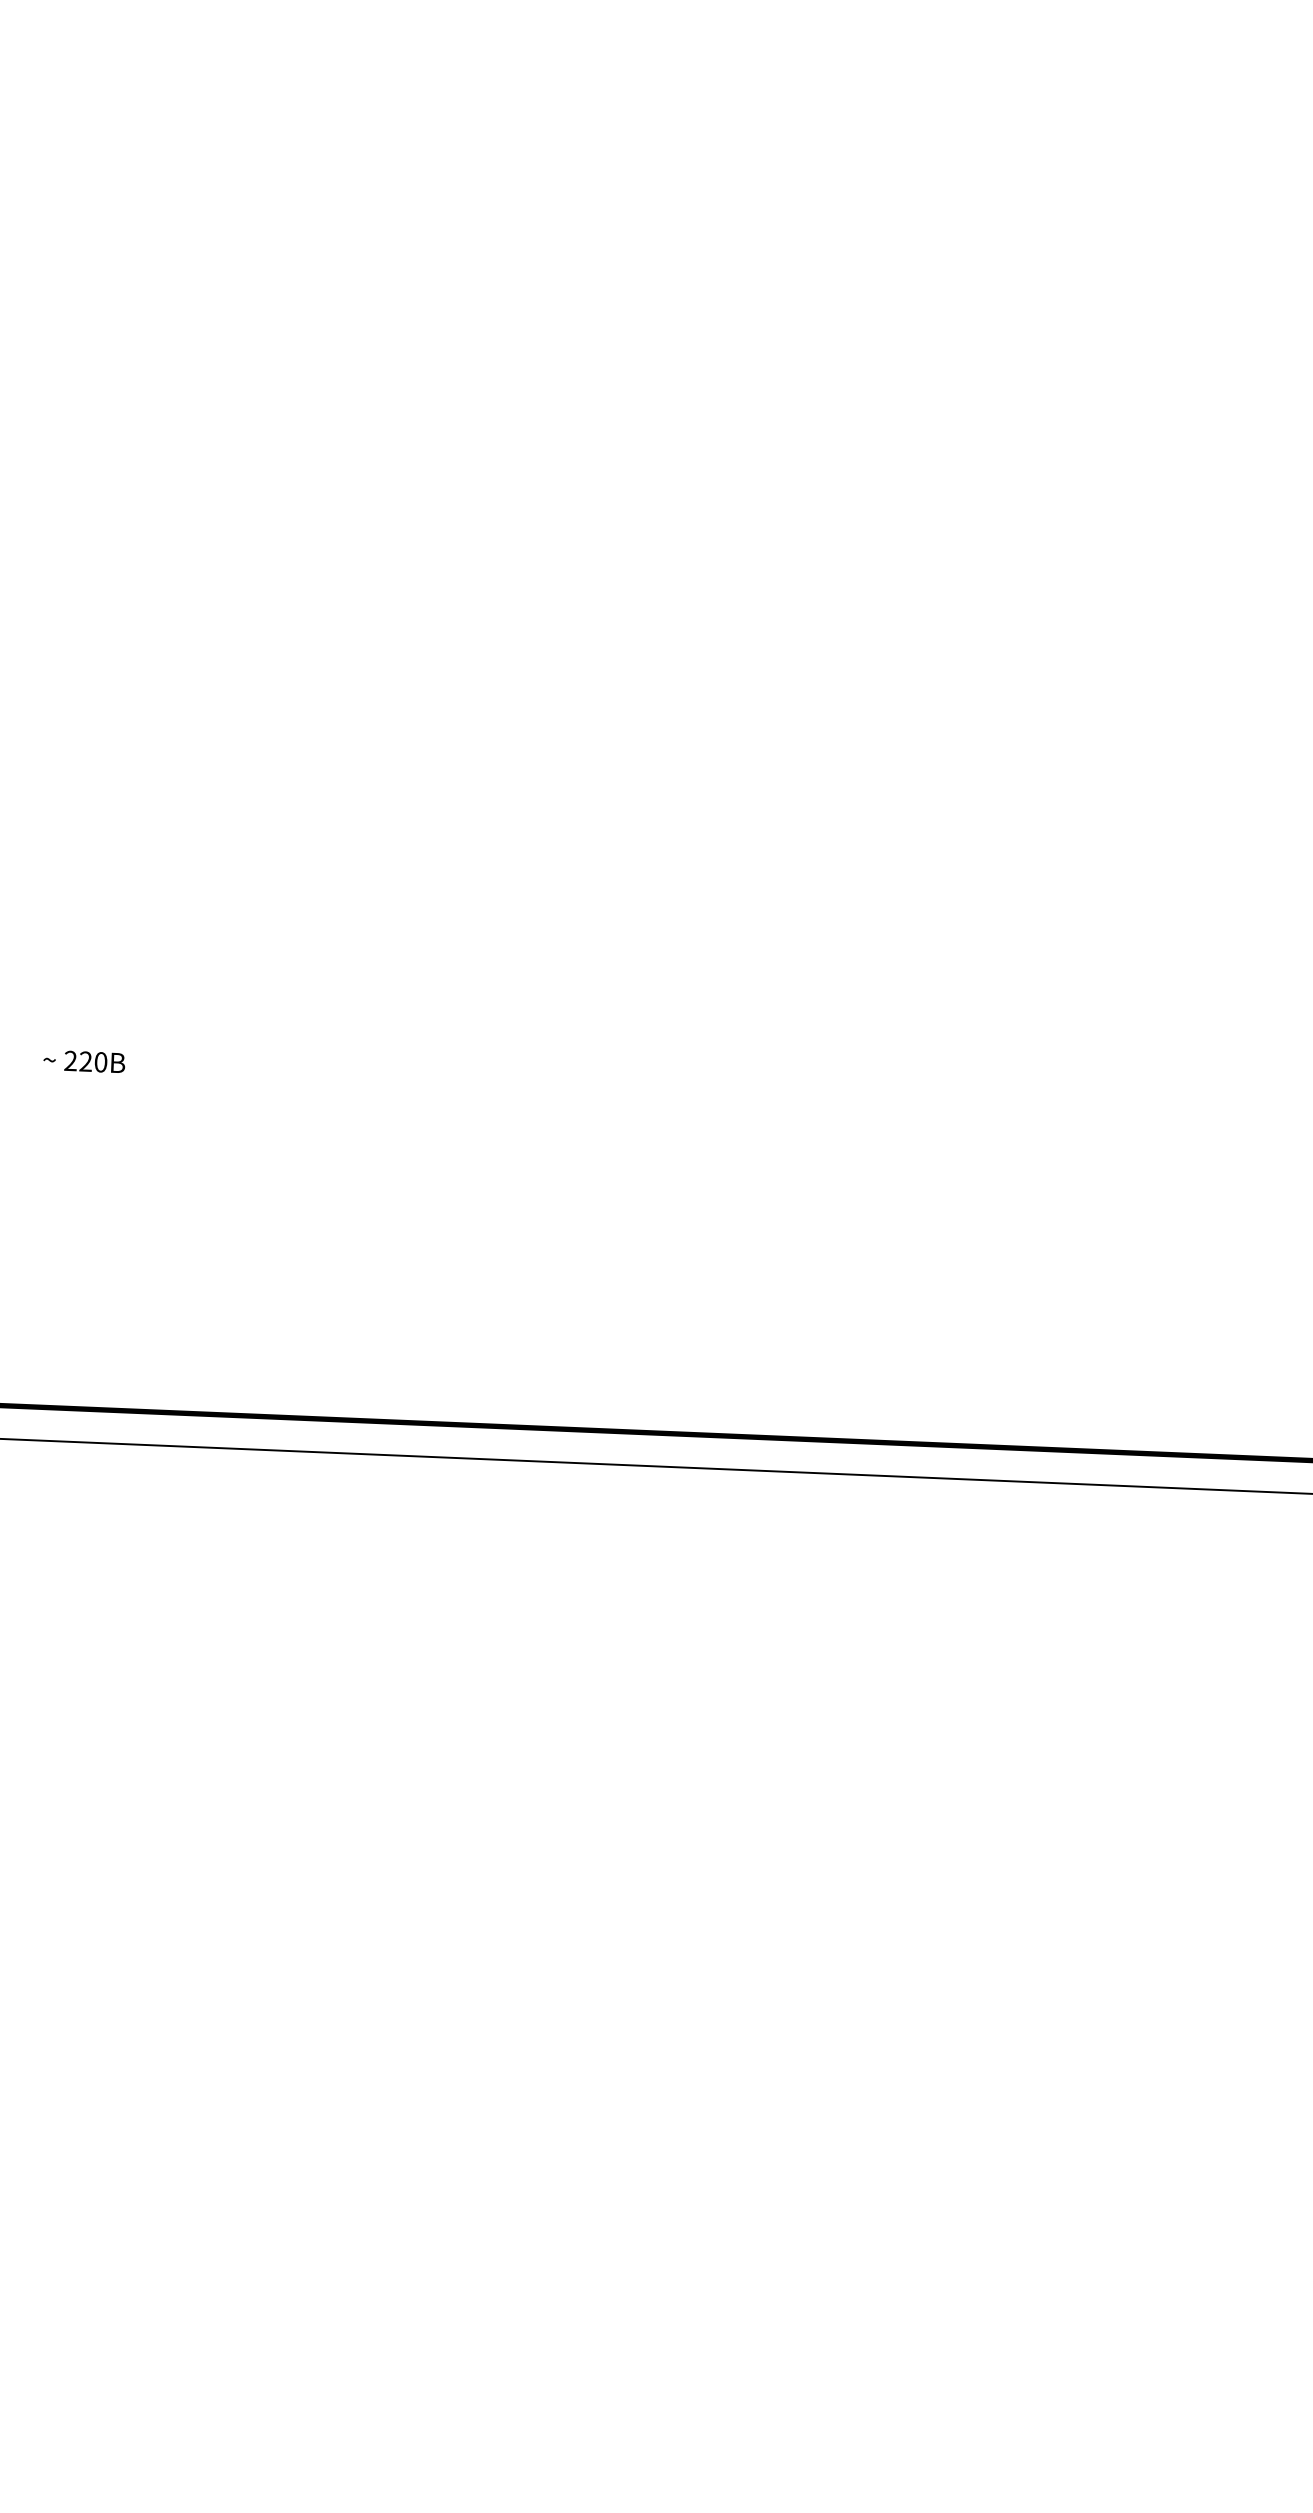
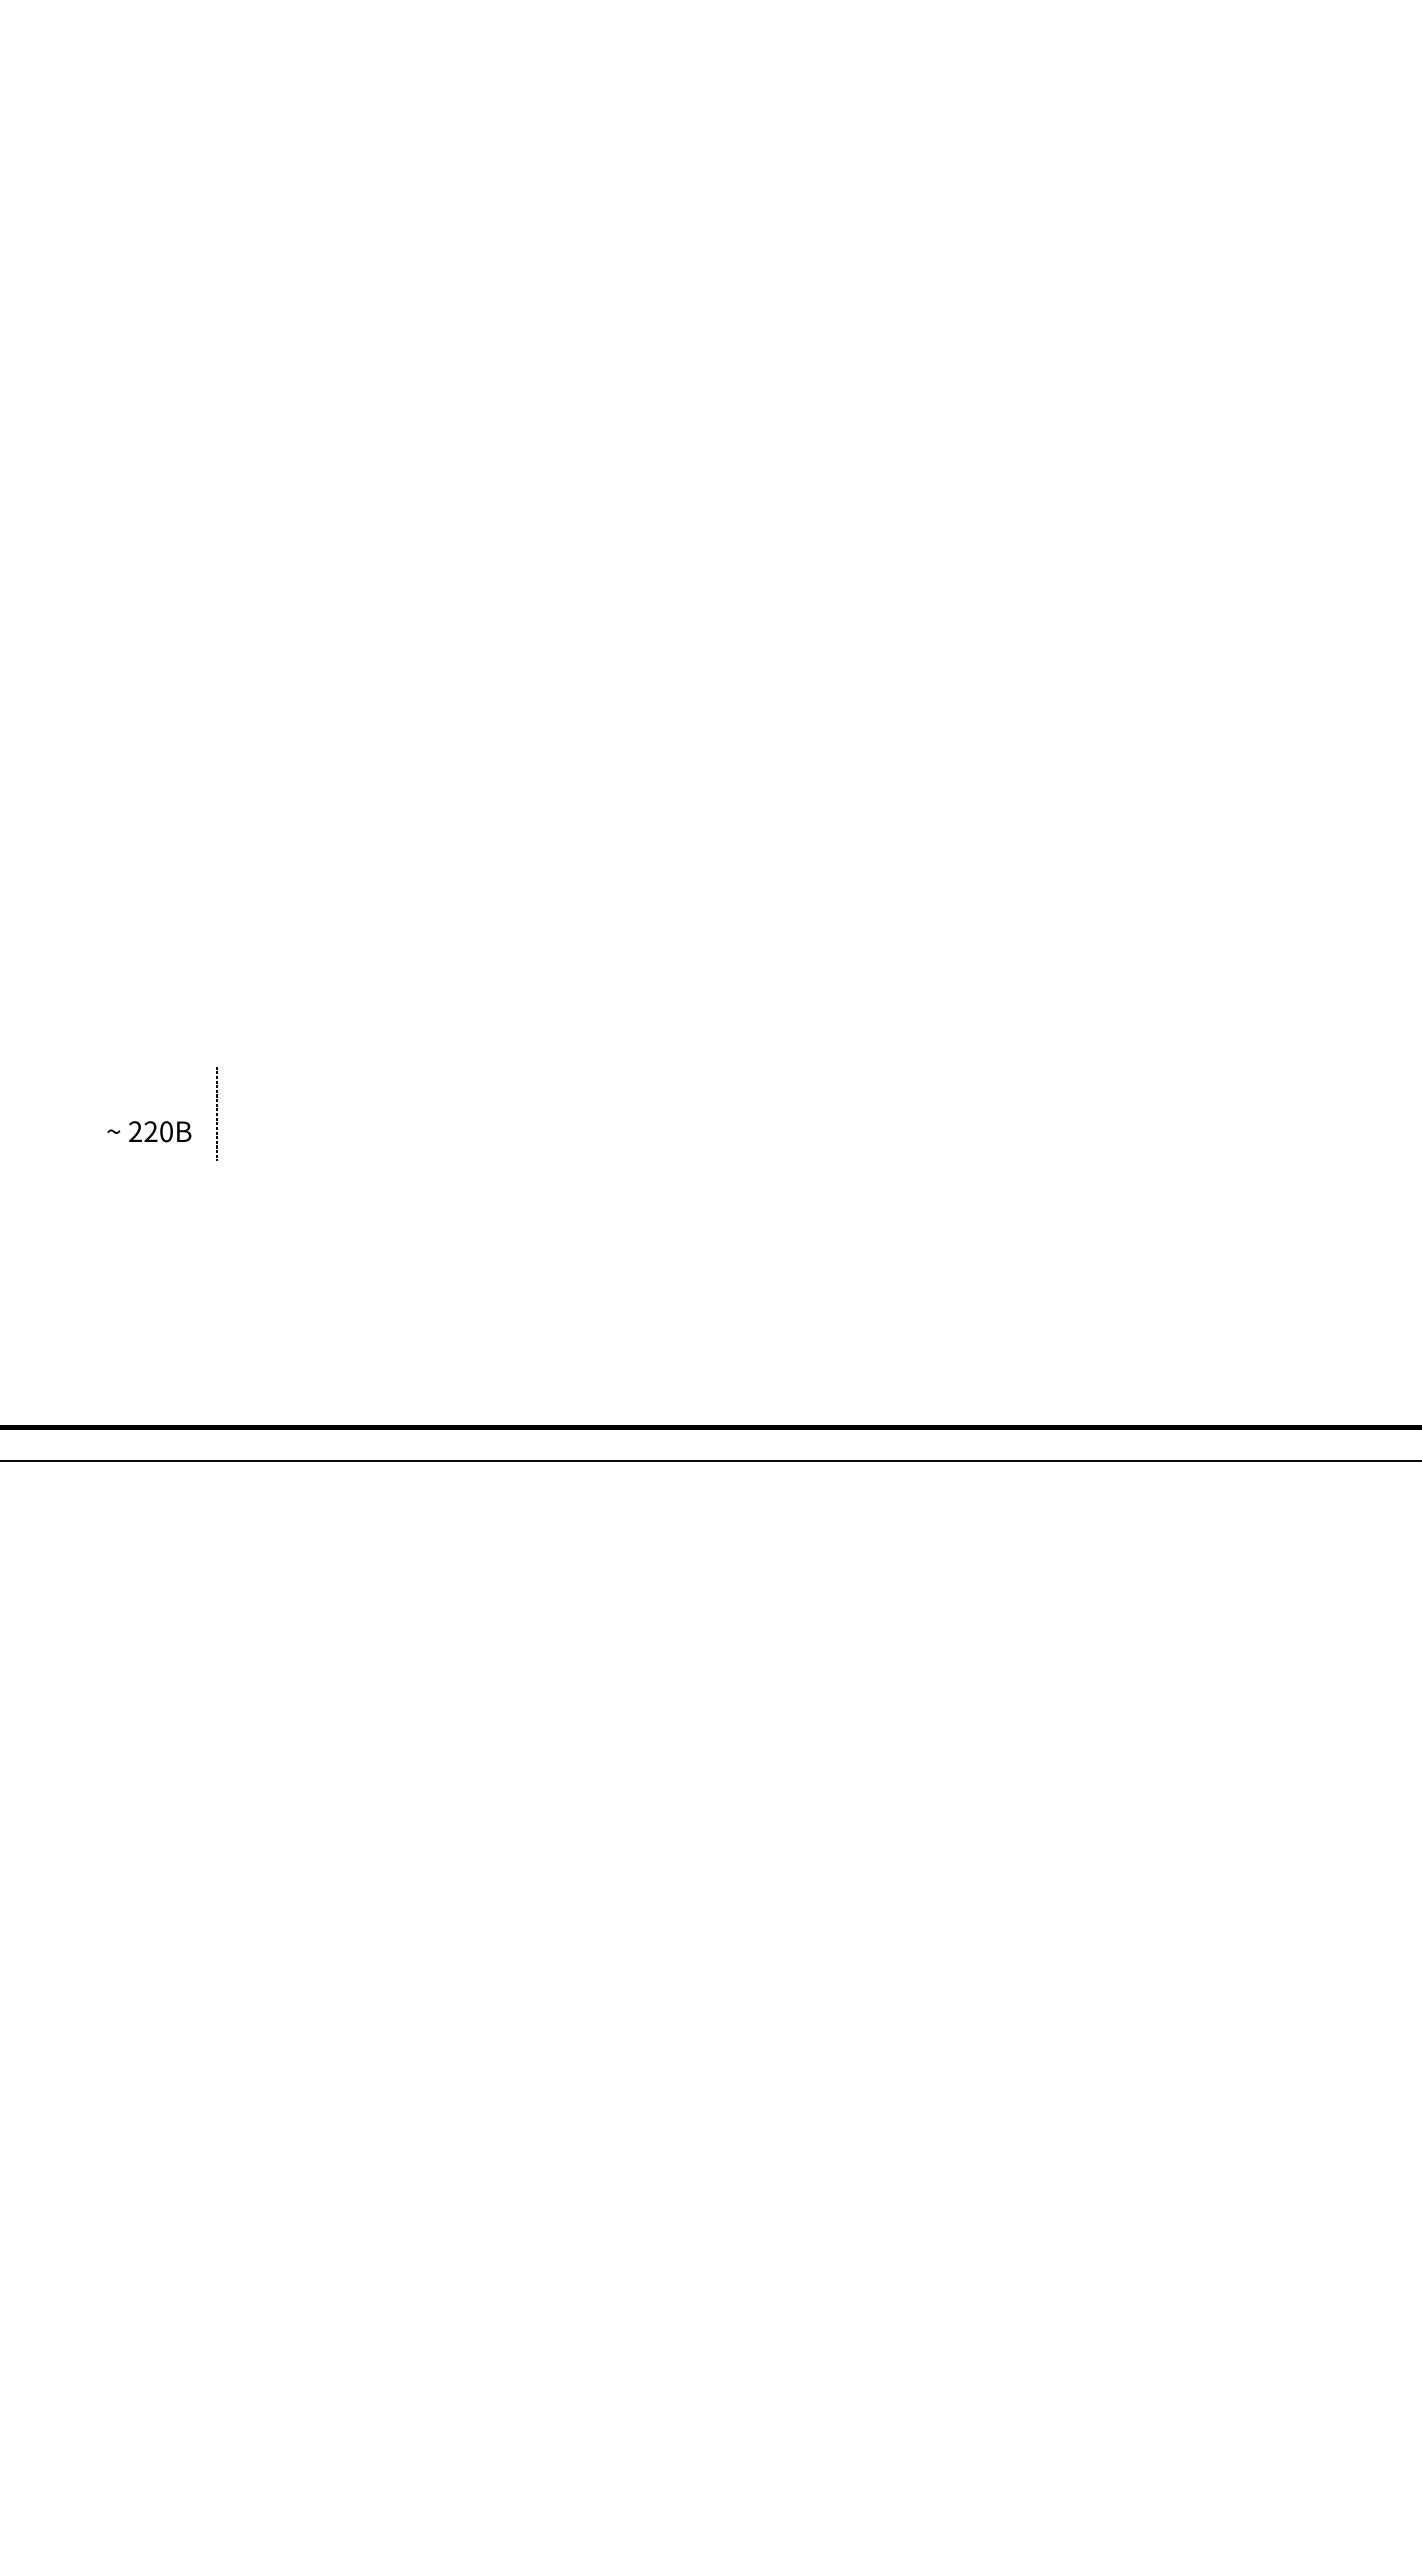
text: (84, 1061) -> (149, 1131), moved
line: (149, 1105) -> (217, 1113), added

